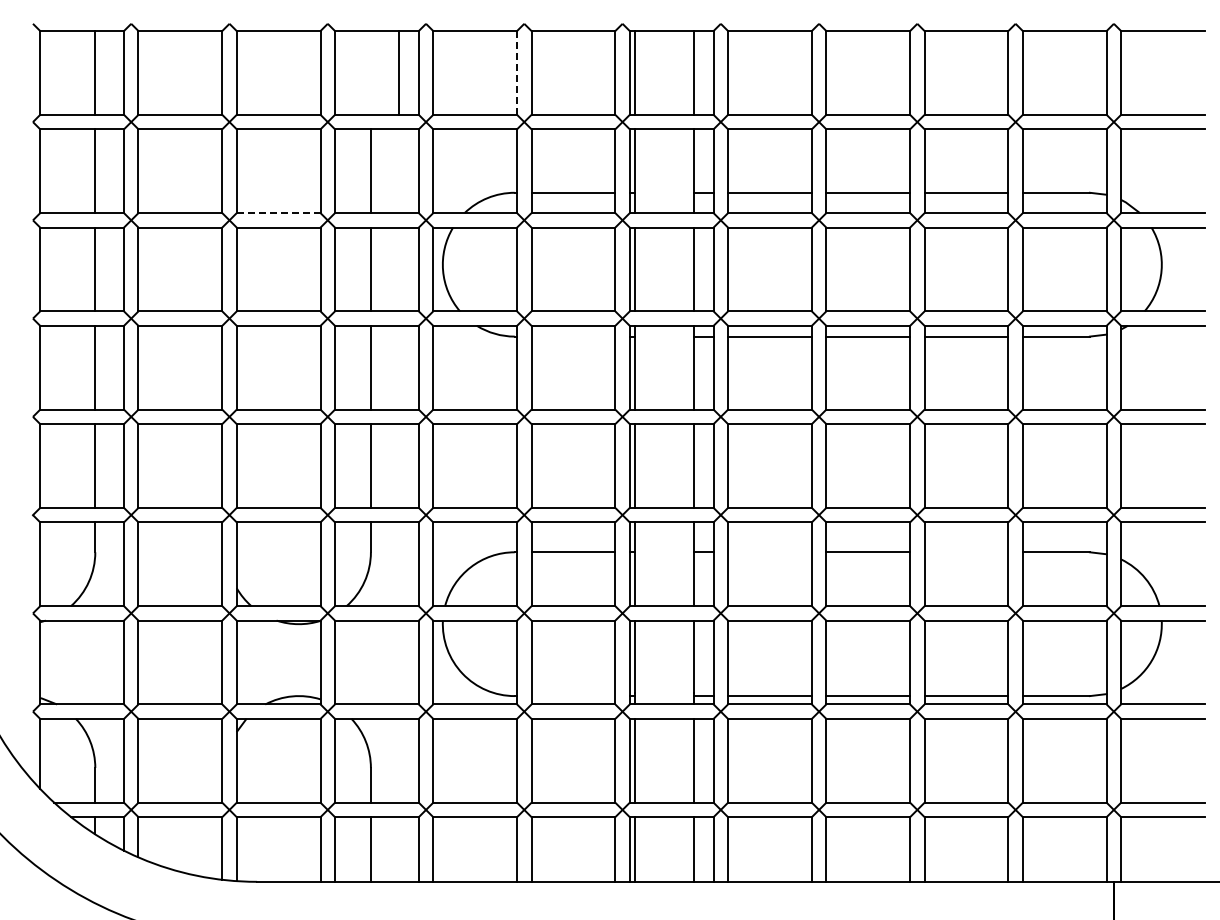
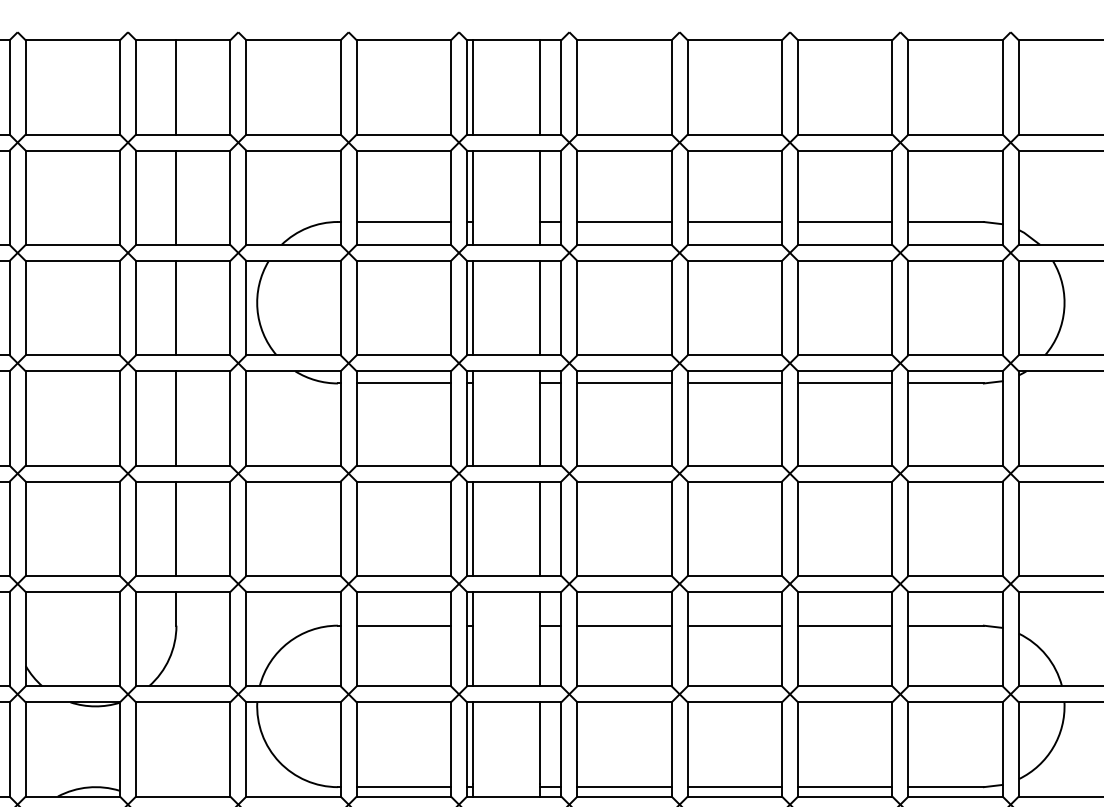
line: (398, 72) -> (175, 86), moved
line: (517, 72) -> (341, 86), dashed -> solid
line: (278, 213) -> (72, 245), dashed -> solid
line: (573, 336) -> (403, 383), added
line: (769, 552) -> (624, 625), added
line: (966, 552) -> (845, 625), added
line: (573, 696) -> (403, 787), added

